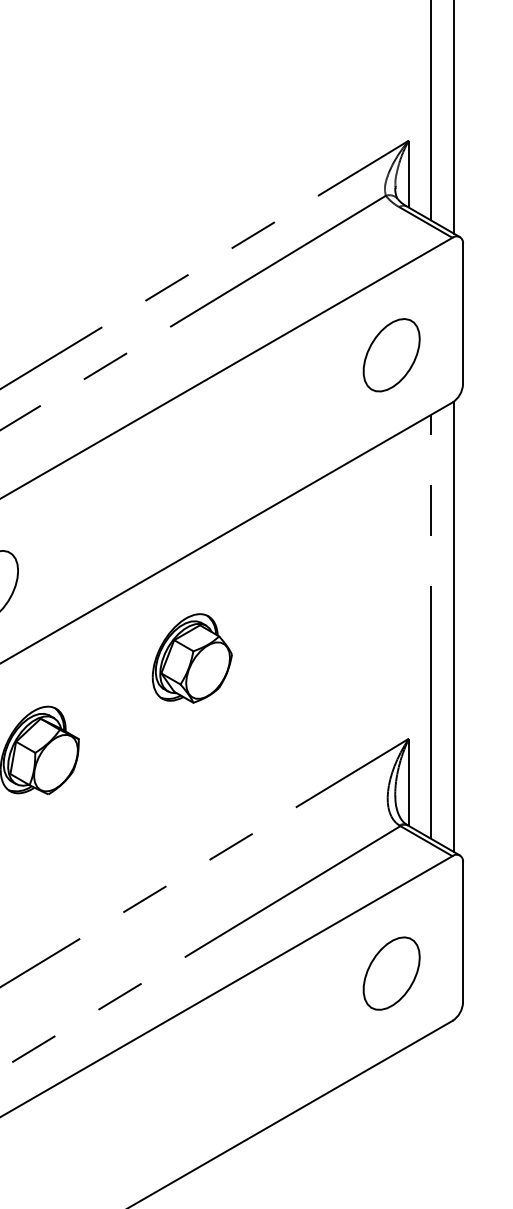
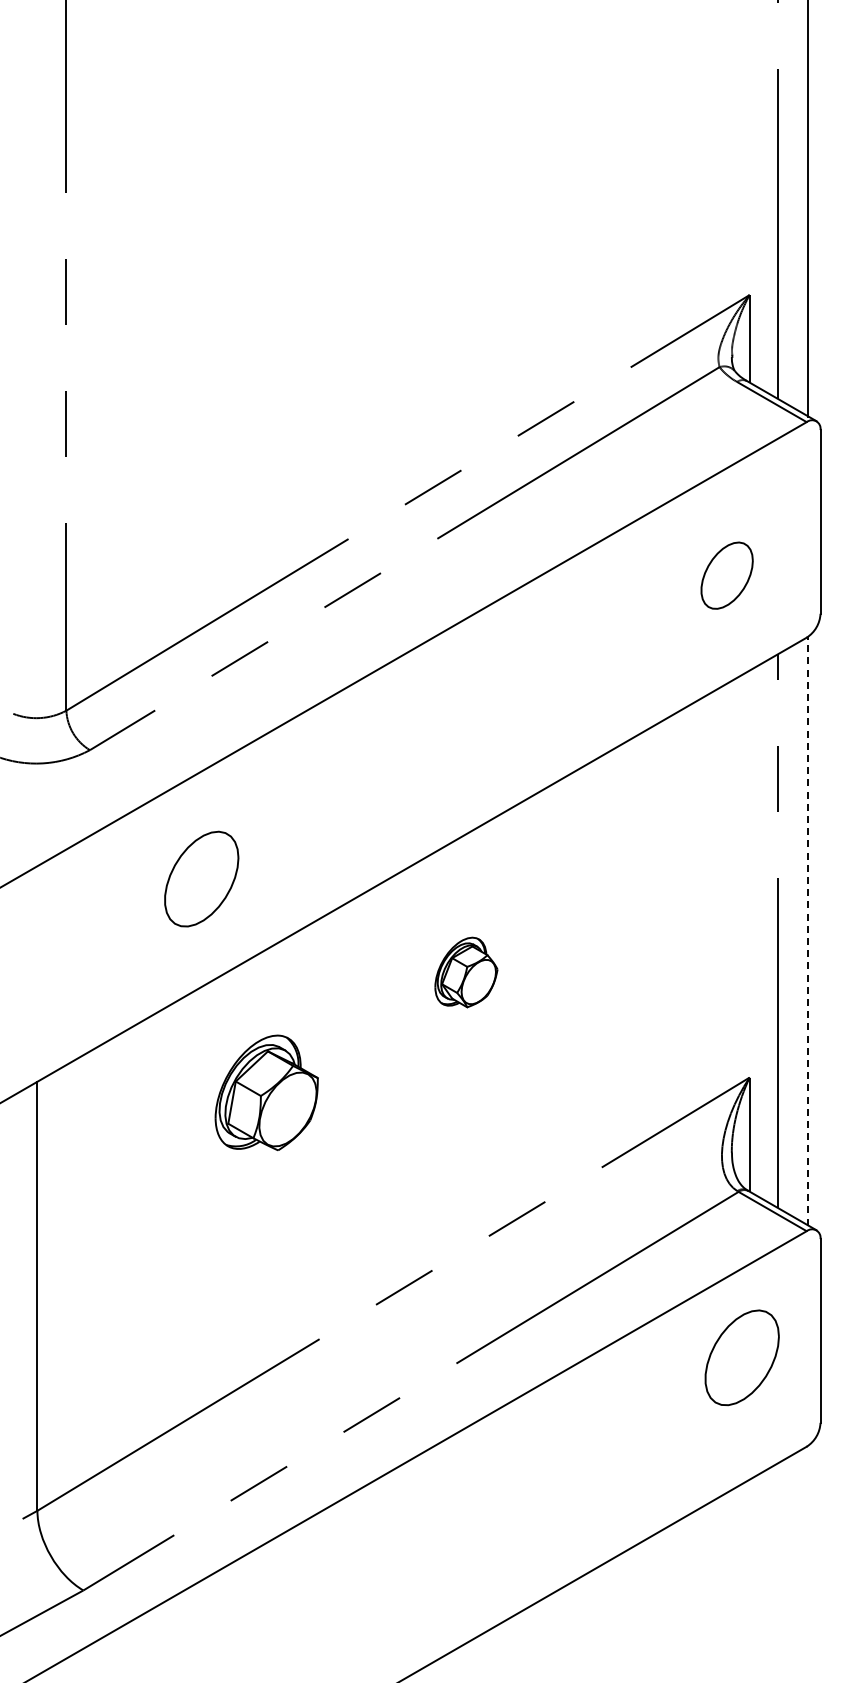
part: (391, 355) -> (726, 575), size x0.7
line: (453, 627) -> (808, 931), solid -> dashed
part: (192, 658) -> (466, 972), size x0.6
part: (391, 973) -> (741, 1357), moved

